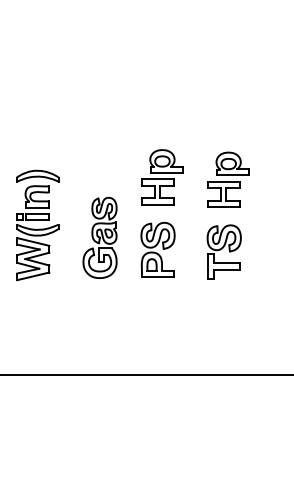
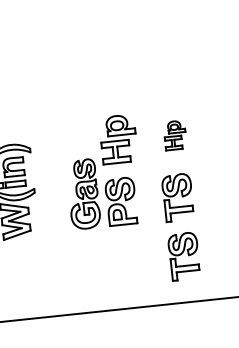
part: (228, 179) -> (175, 135), size x0.6
part: (99, 237) -> (82, 194), moved
part: (223, 320) -> (183, 255), added

